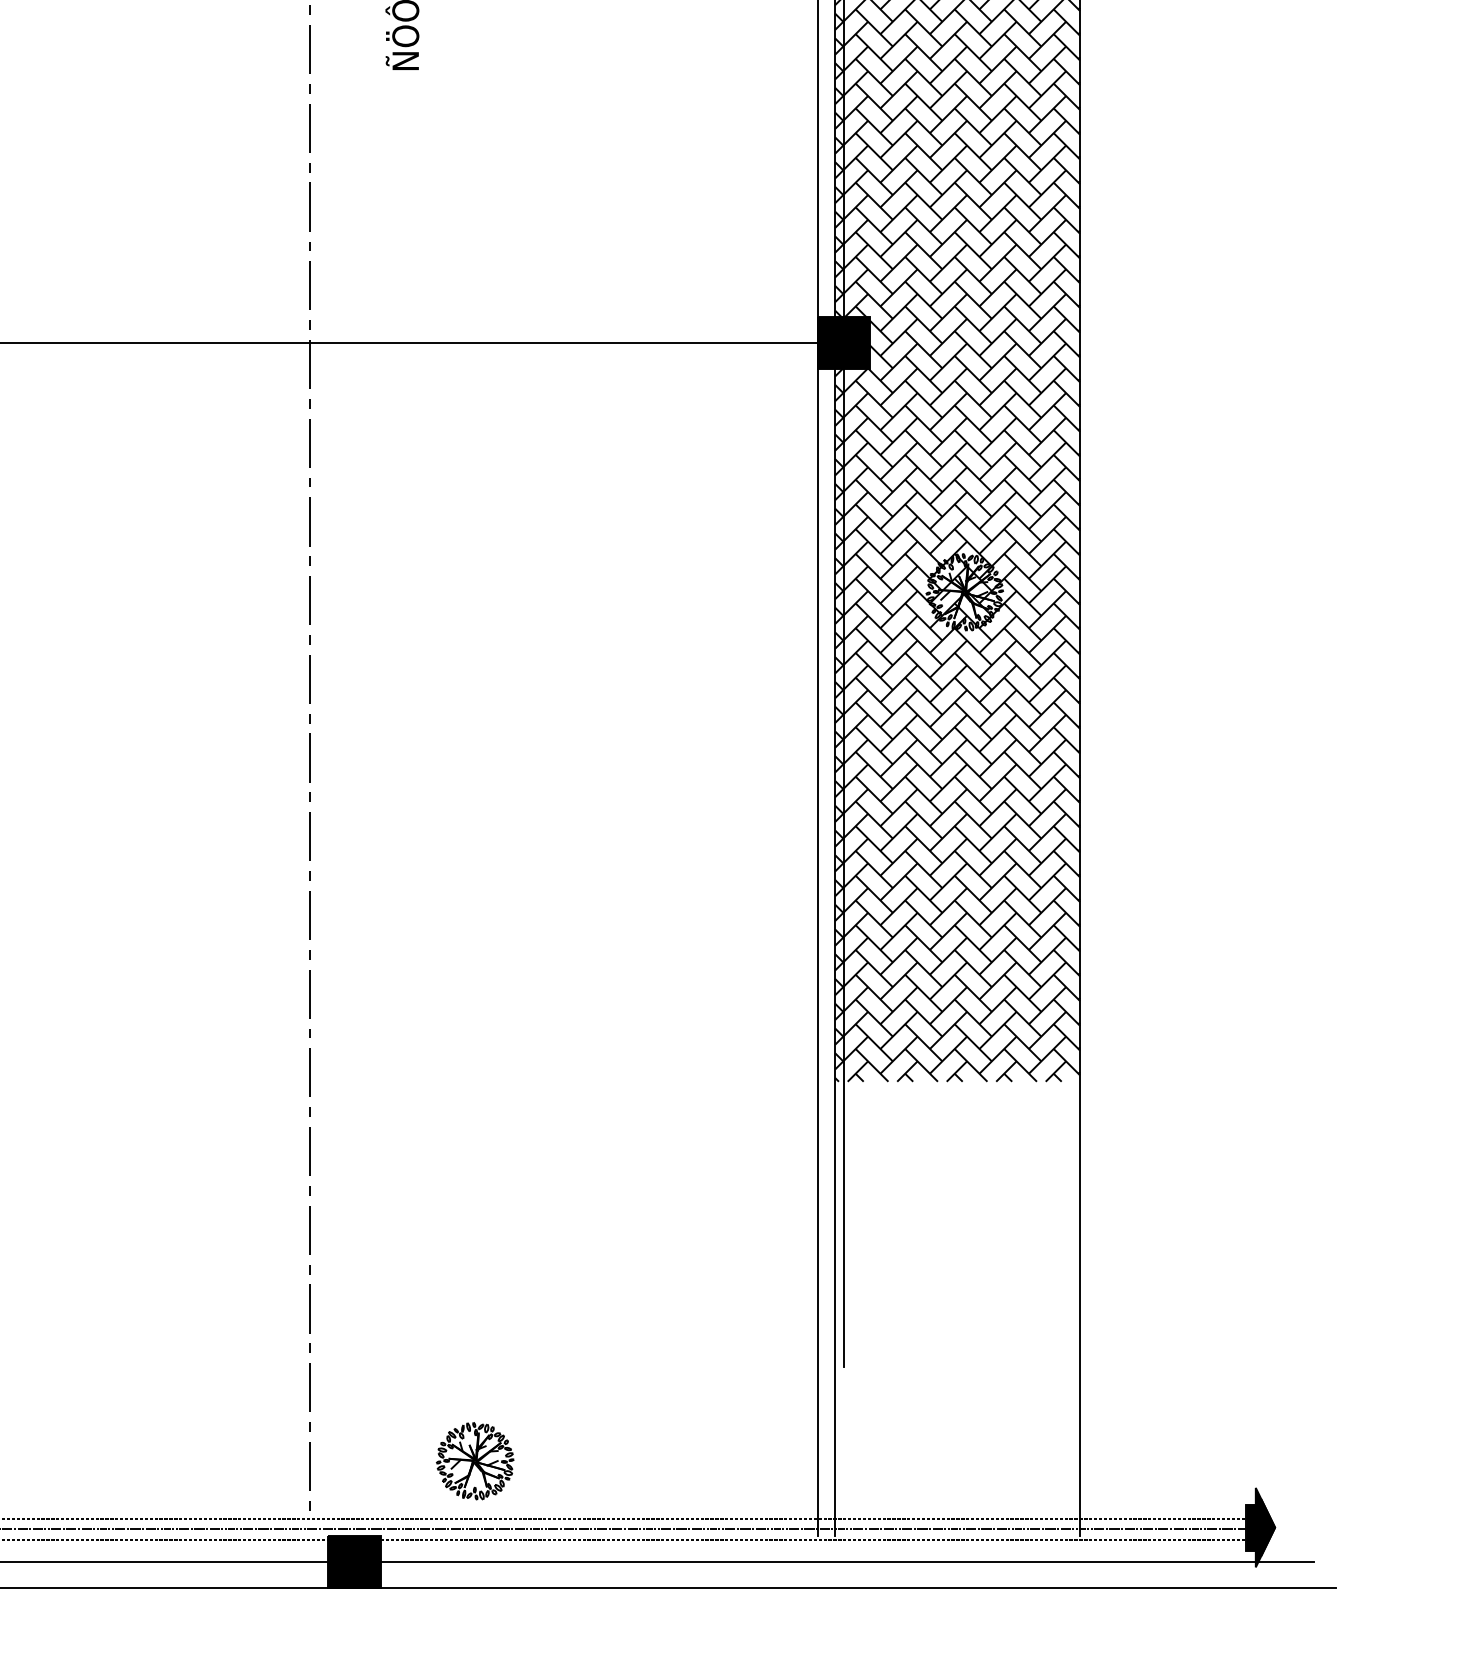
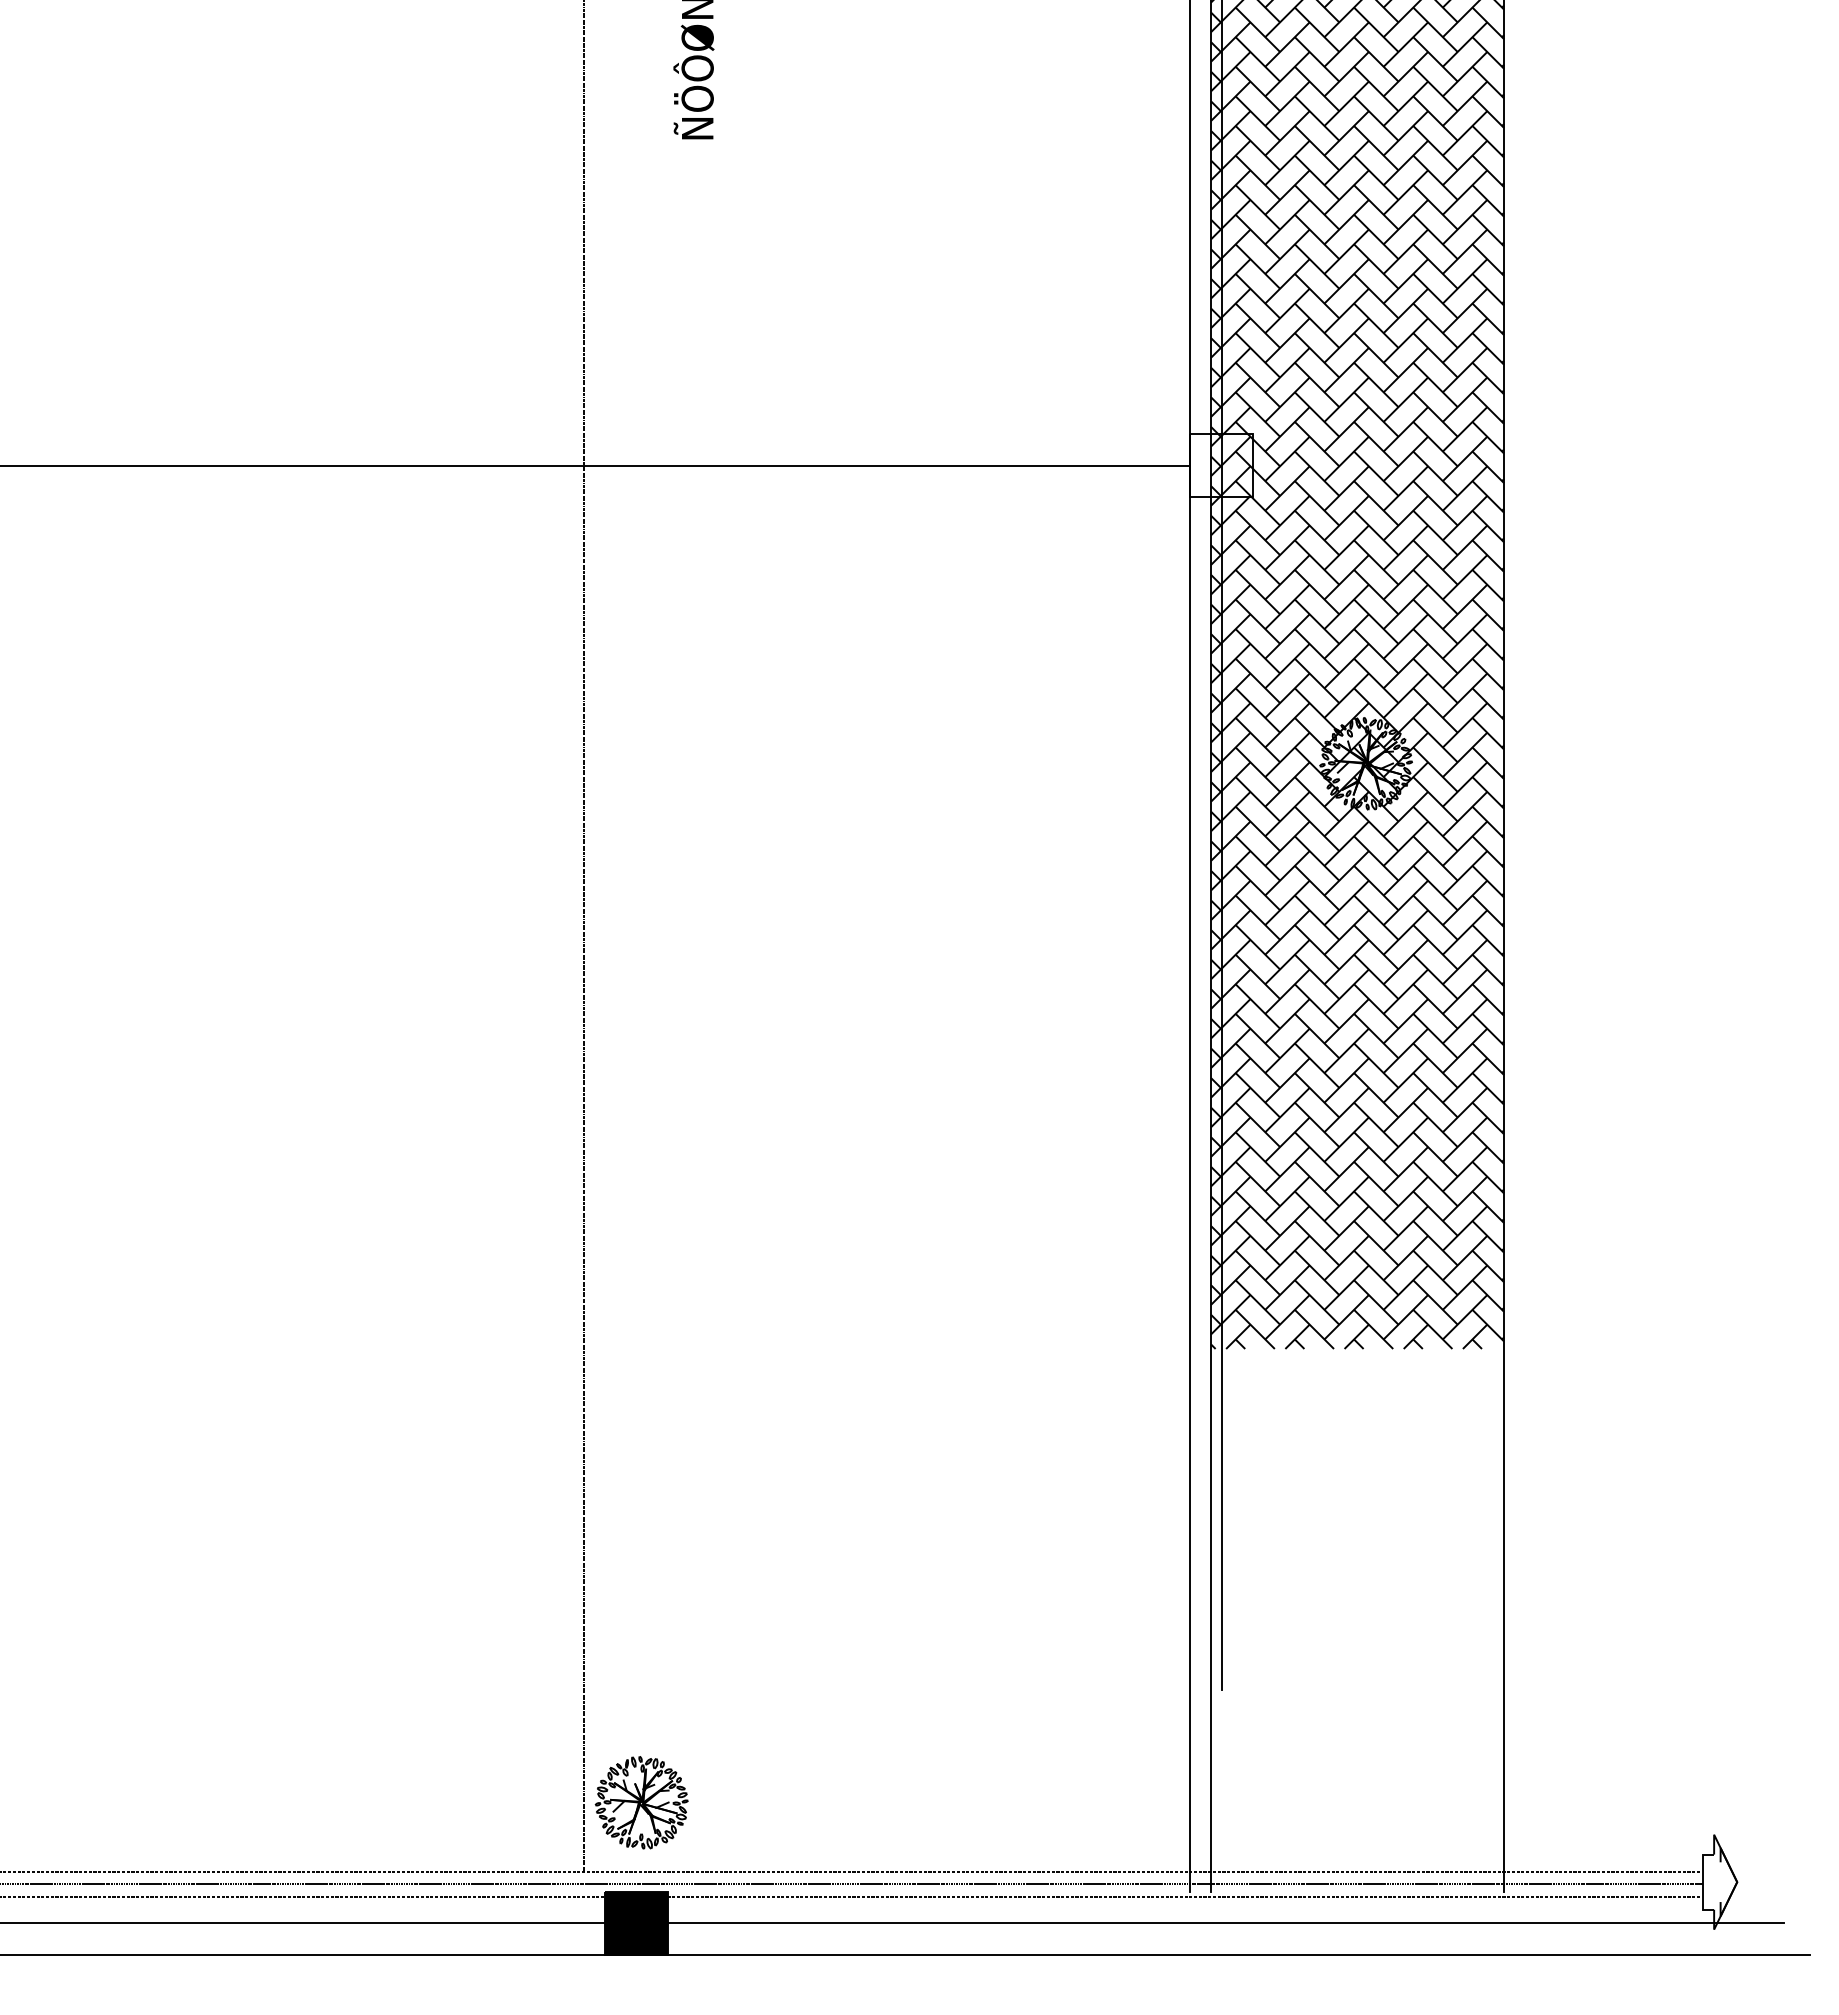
fill: (843, 342) -> (1221, 465), removed
part: (475, 1461) -> (641, 1802), moved
fill: (1260, 1527) -> (1719, 1881), removed

